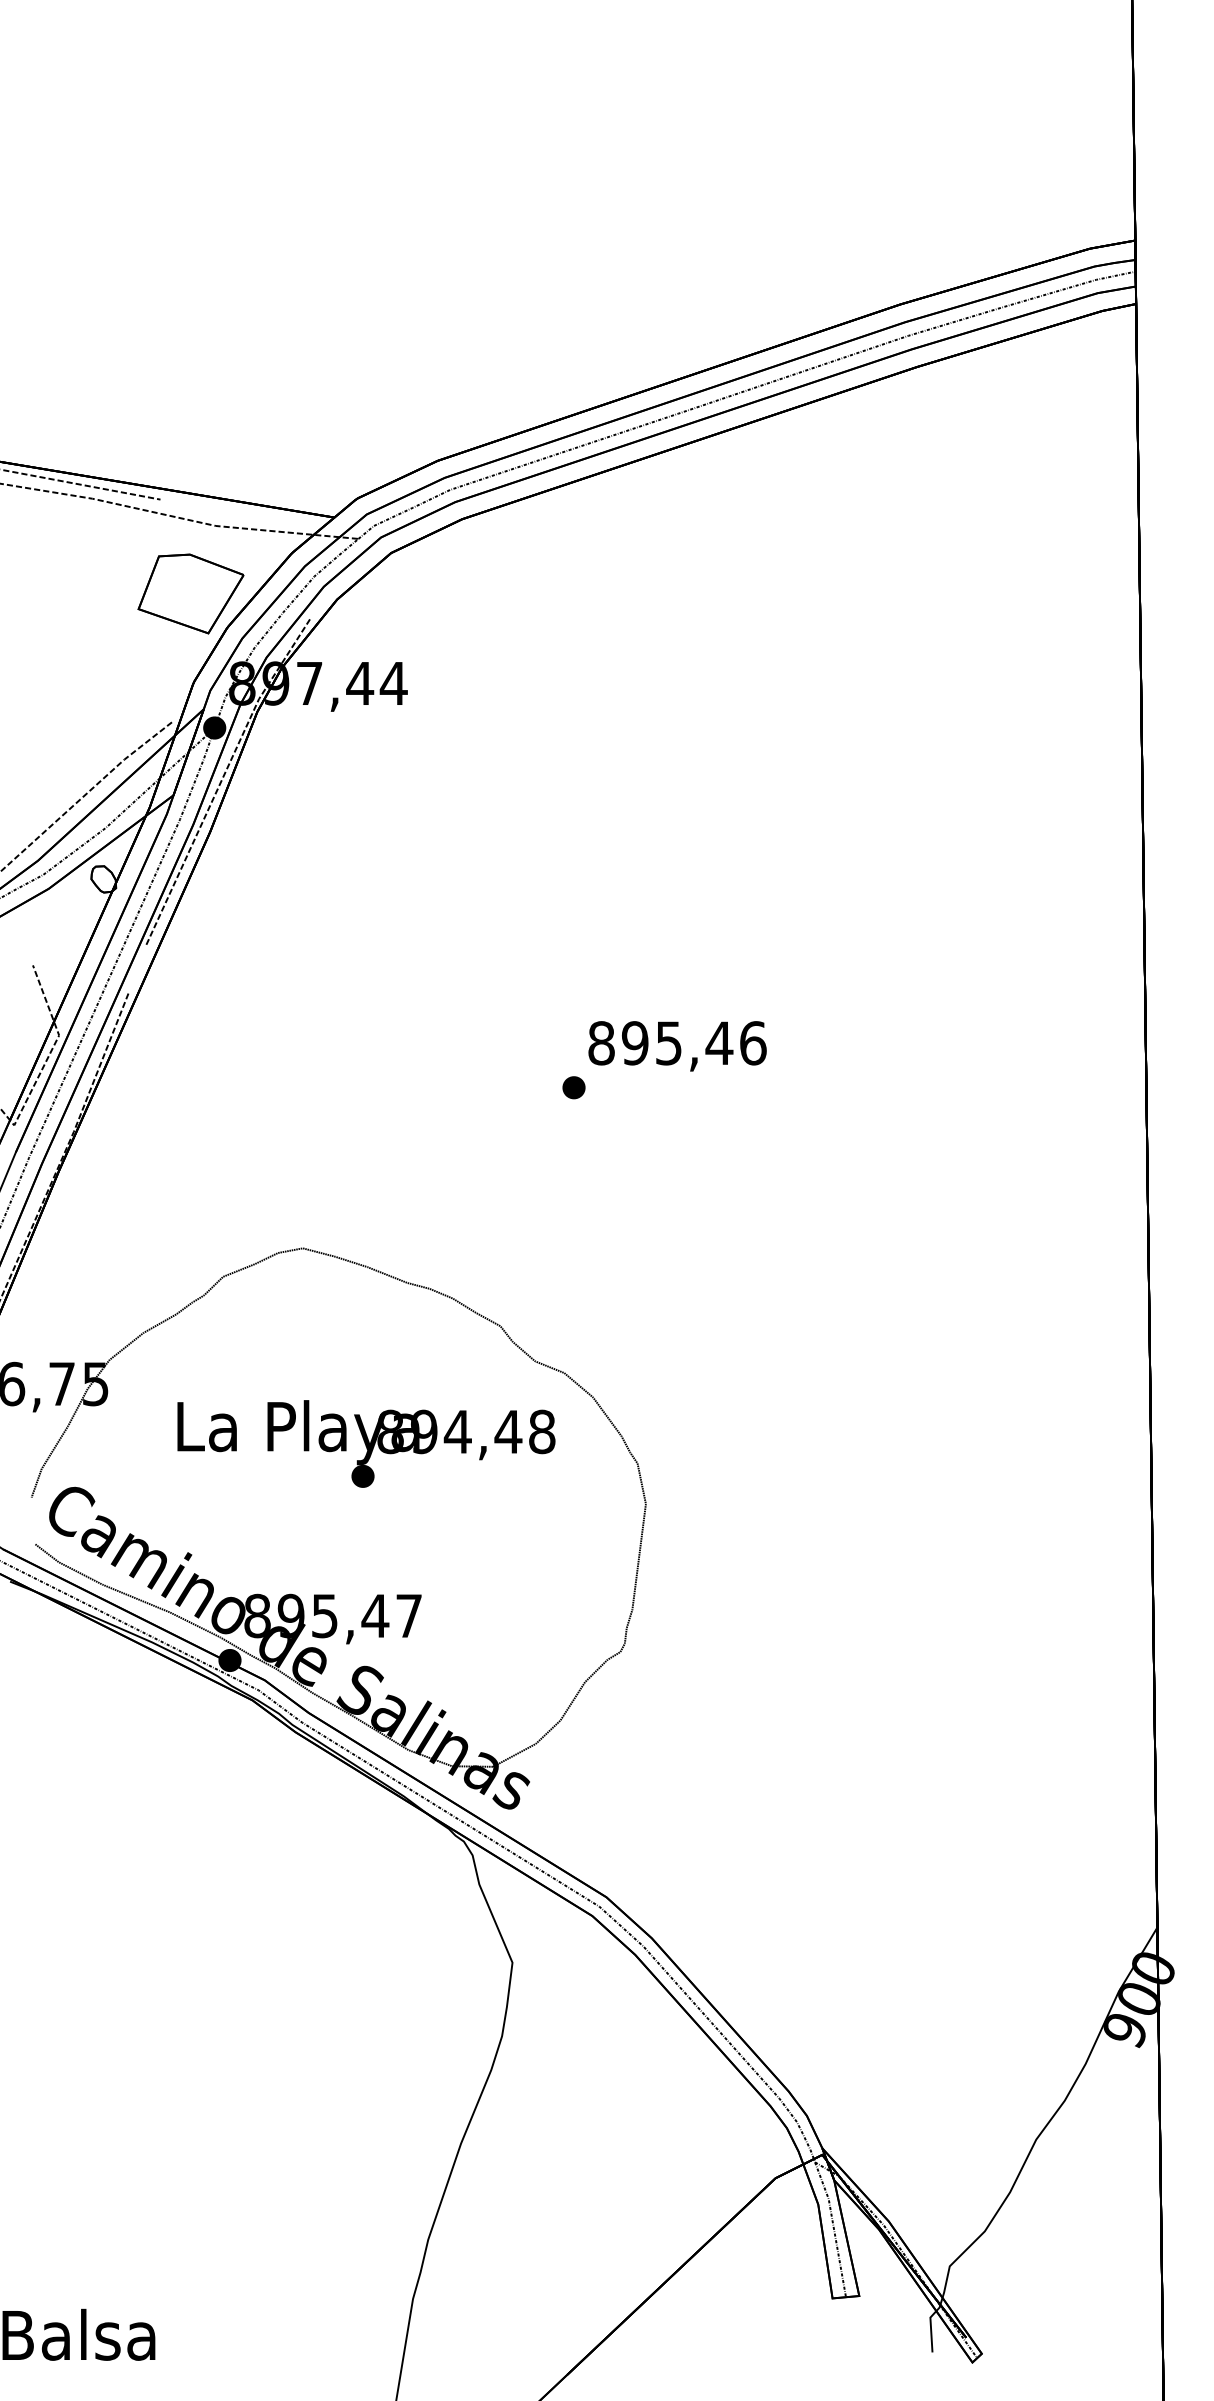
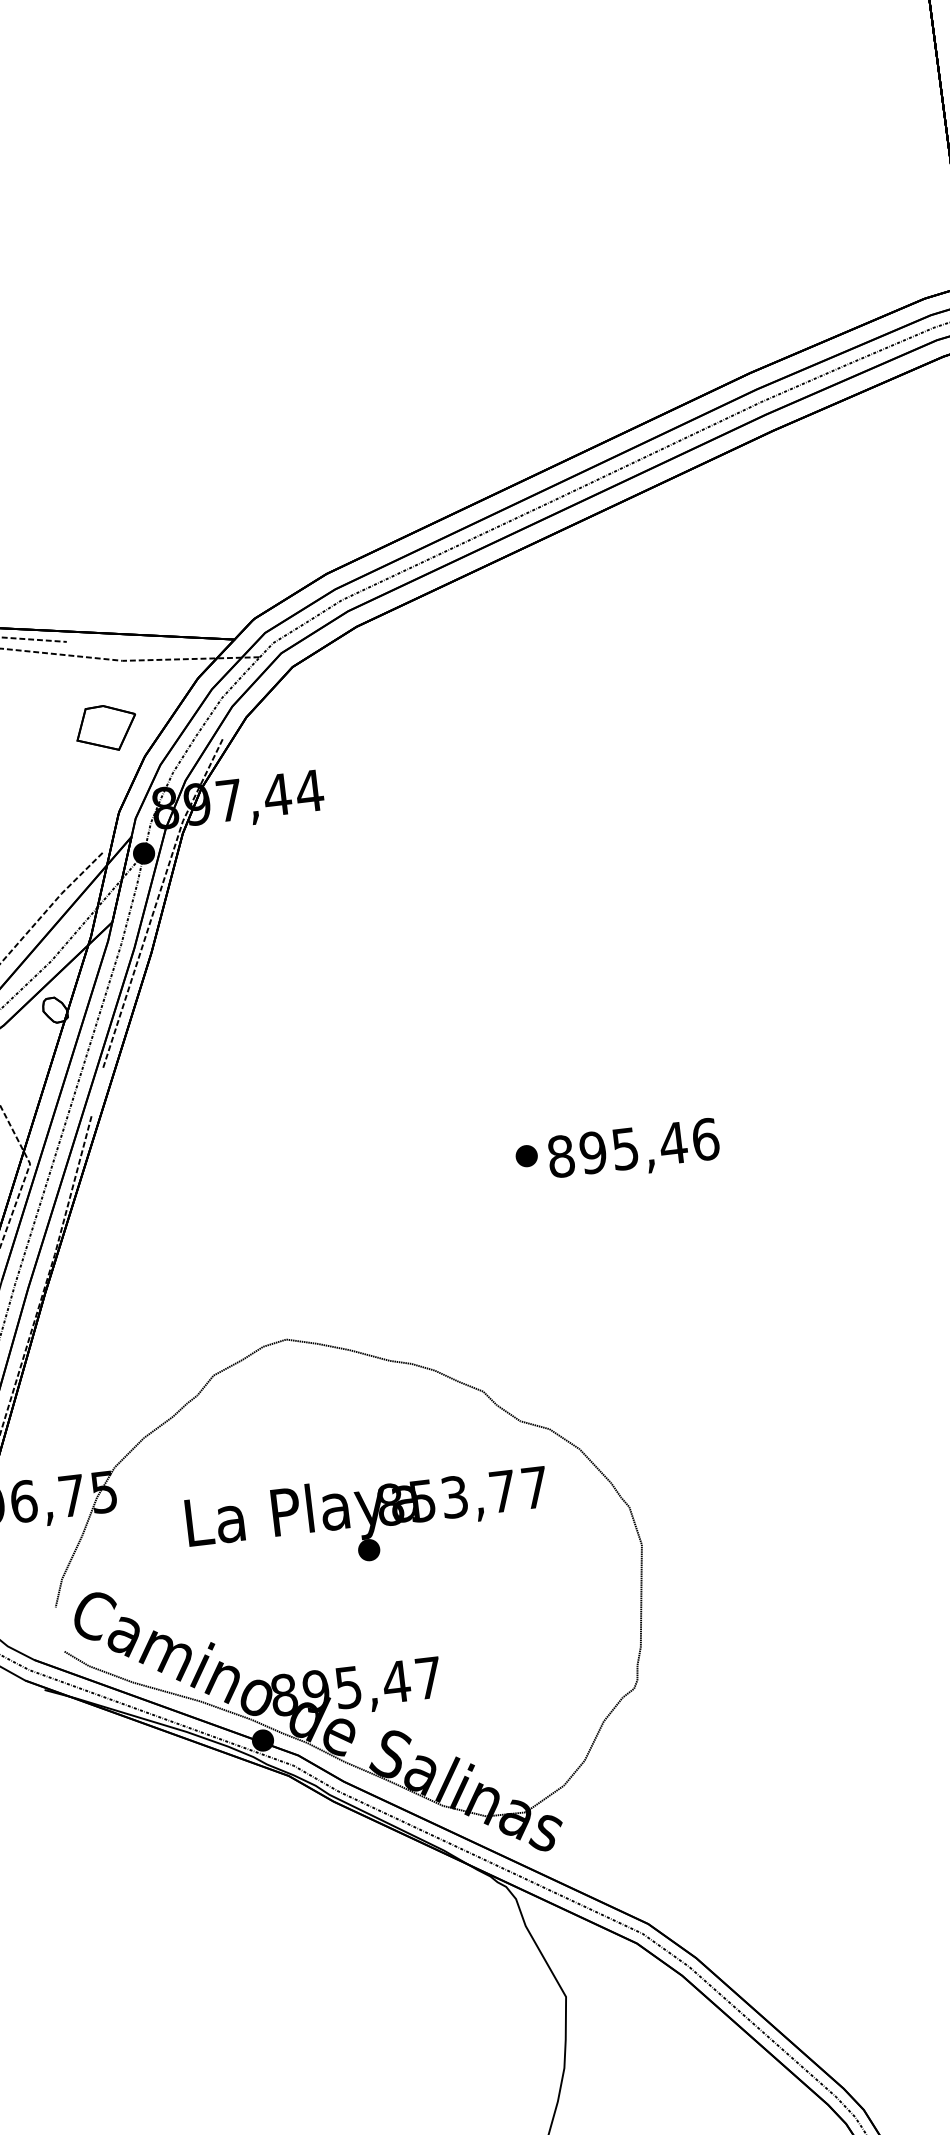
part: (190, 593) -> (105, 728), size x0.6
text: (677, 1046) -> (633, 1151), moved
text: (482, 1431) -> (478, 1494), 894,48 -> 853,77

